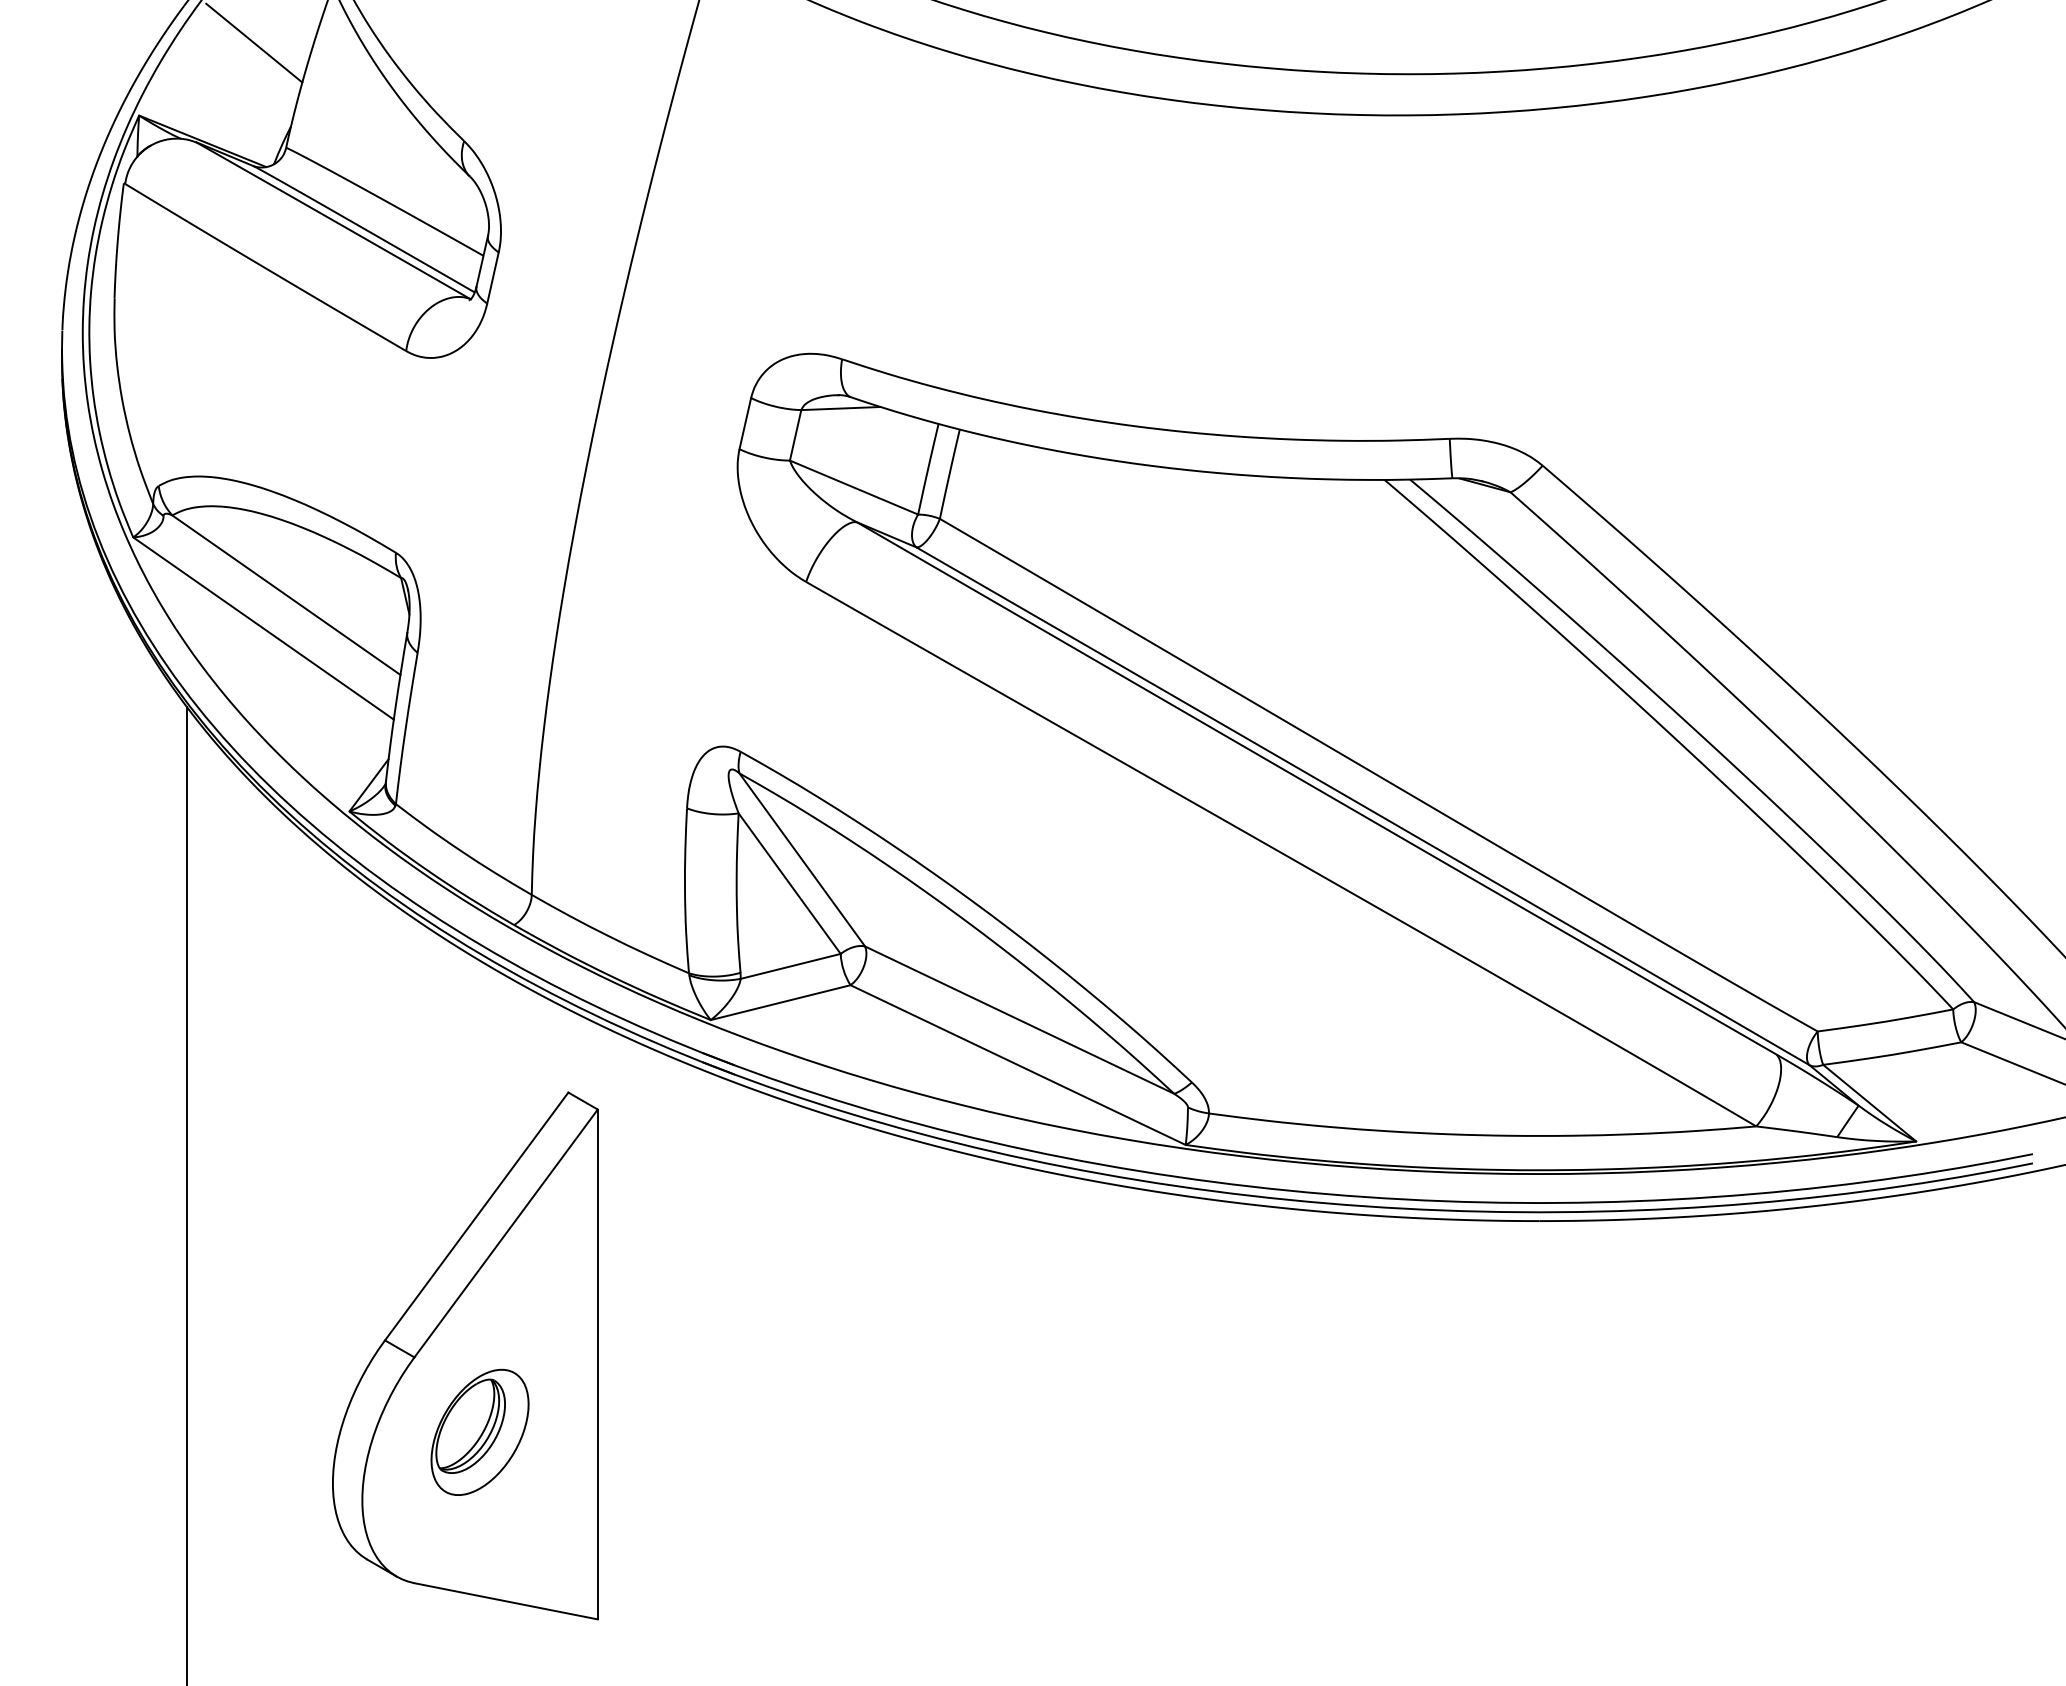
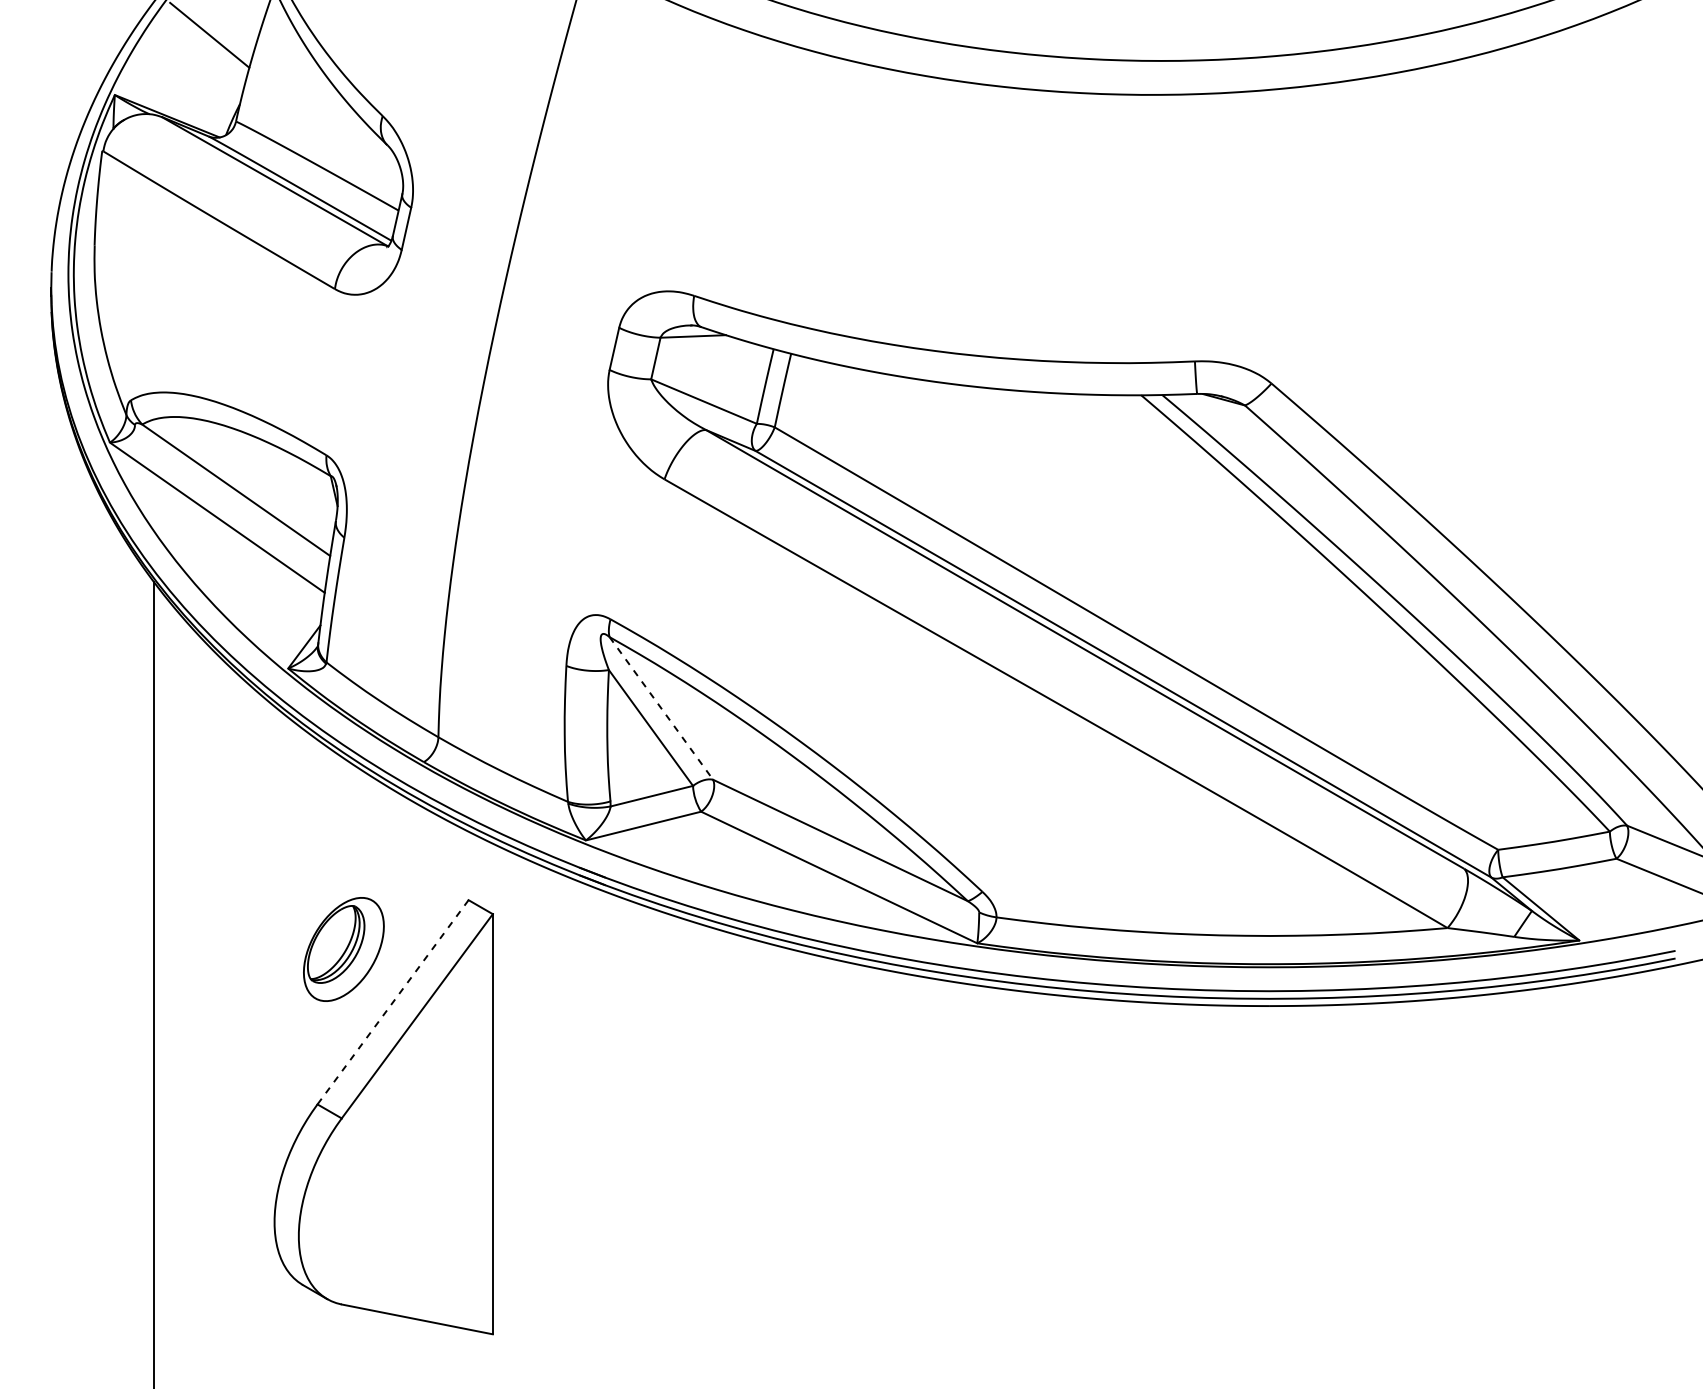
line: (802, 859) -> (661, 708), solid -> dashed
line: (476, 1216) -> (392, 1002), solid -> dashed
part: (479, 1431) -> (343, 948), moved

